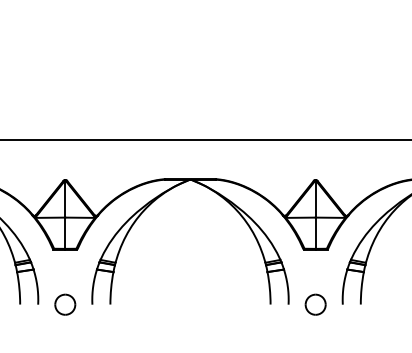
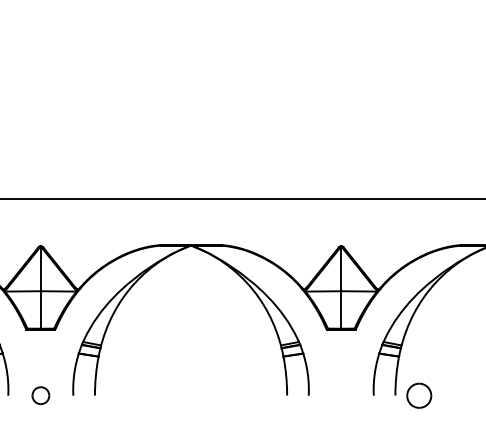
part: (65, 304) -> (41, 395), size x0.7
part: (315, 304) -> (419, 395), moved

